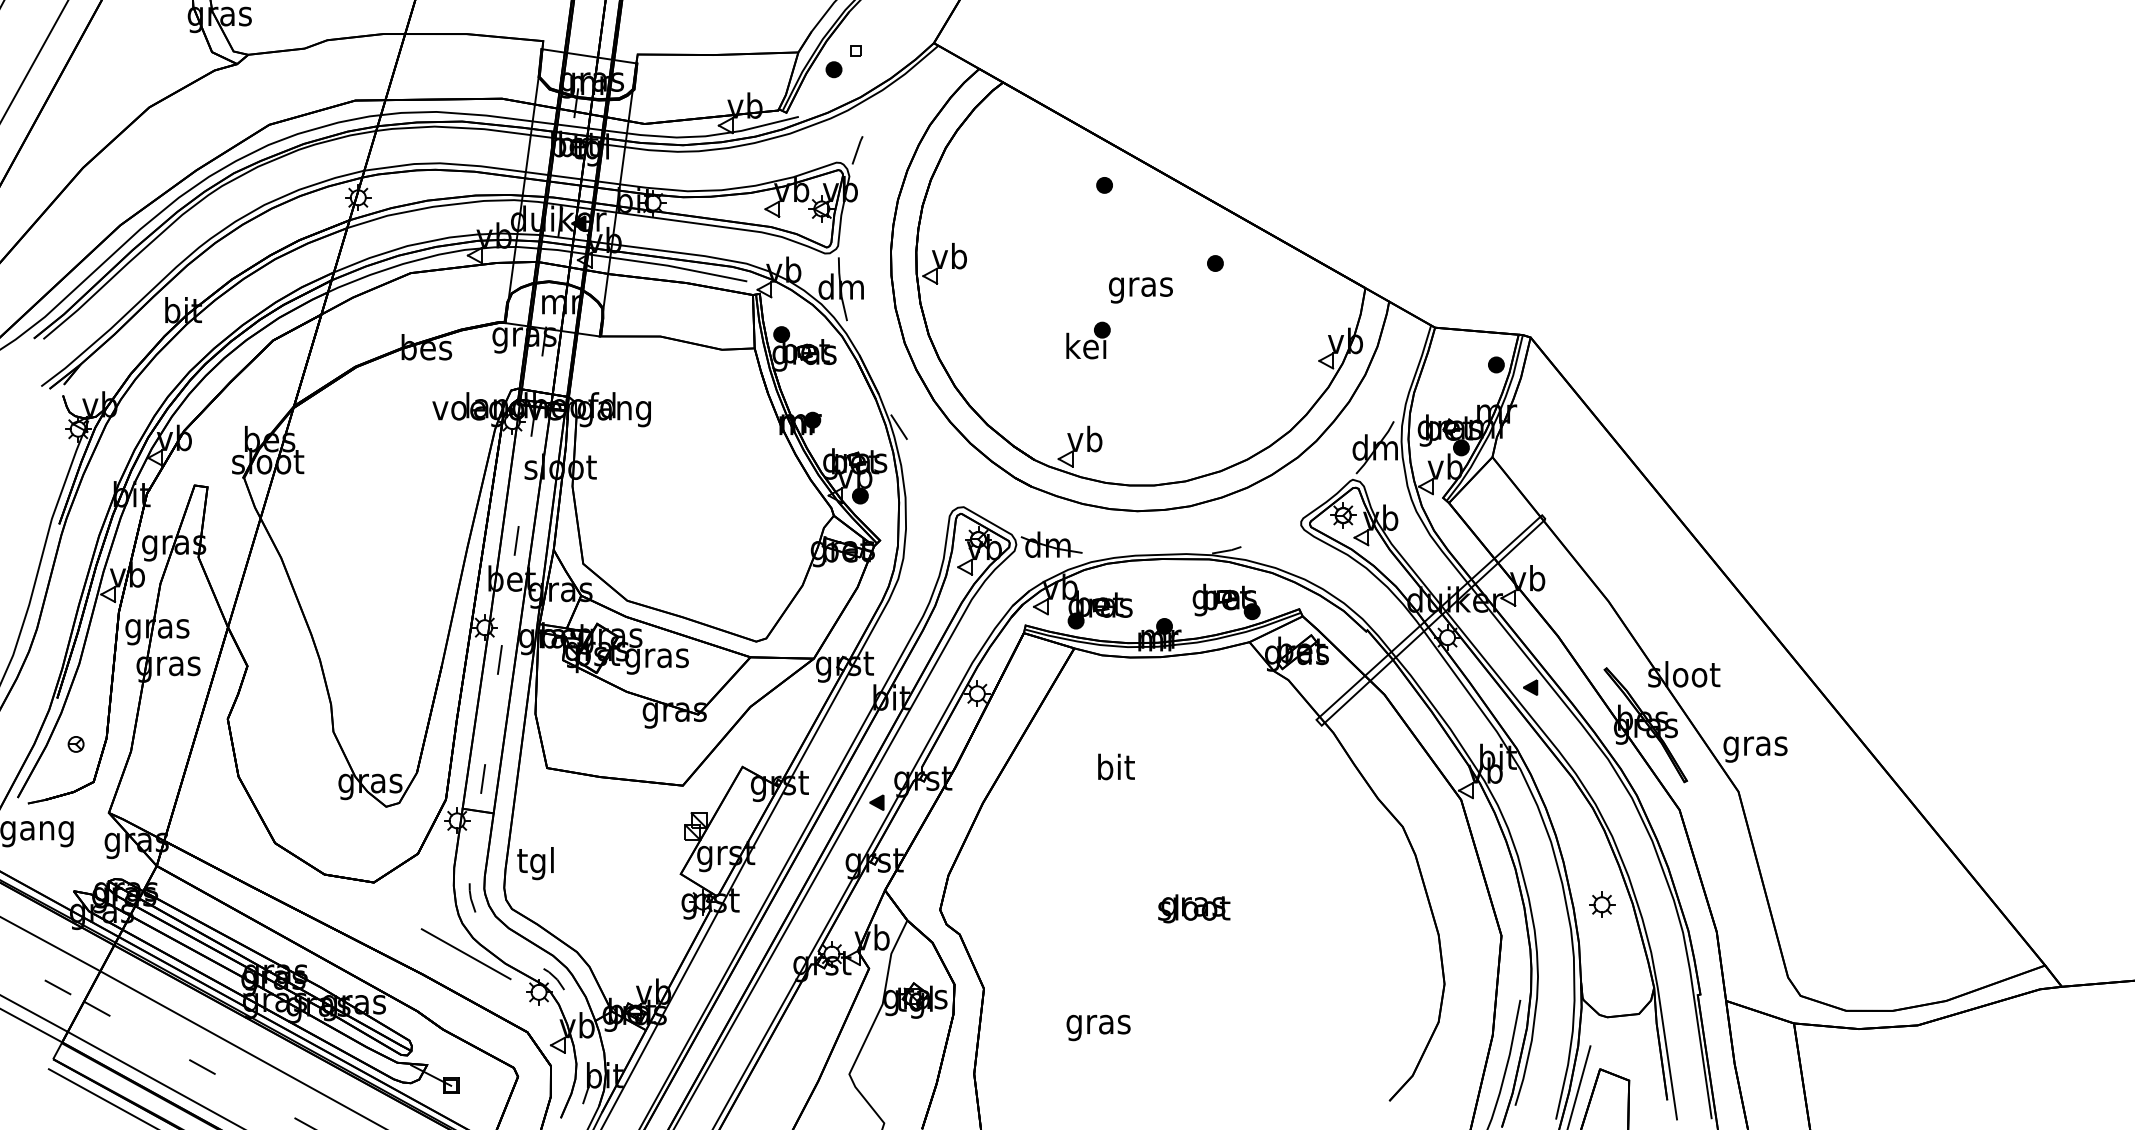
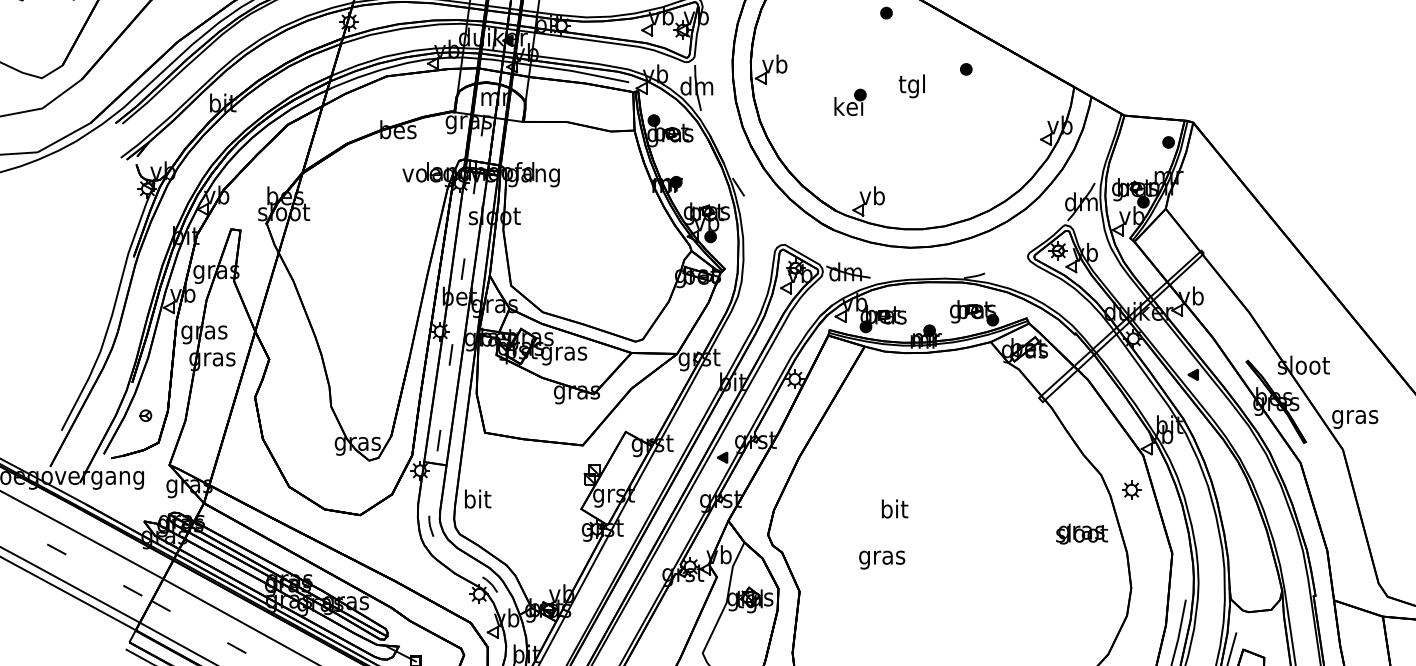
text: (1140, 286) -> (912, 85), gras -> tgl
part: (1088, 340) -> (850, 102), moved
text: (1116, 766) -> (895, 508), moved
text: (536, 863) -> (477, 501), tgl -> bit
part: (1602, 904) -> (1131, 489), moved
text: (1194, 908) -> (1082, 533), moved
line: (465, 954) -> (426, 566), removed
text: (1098, 1027) -> (882, 559), moved

